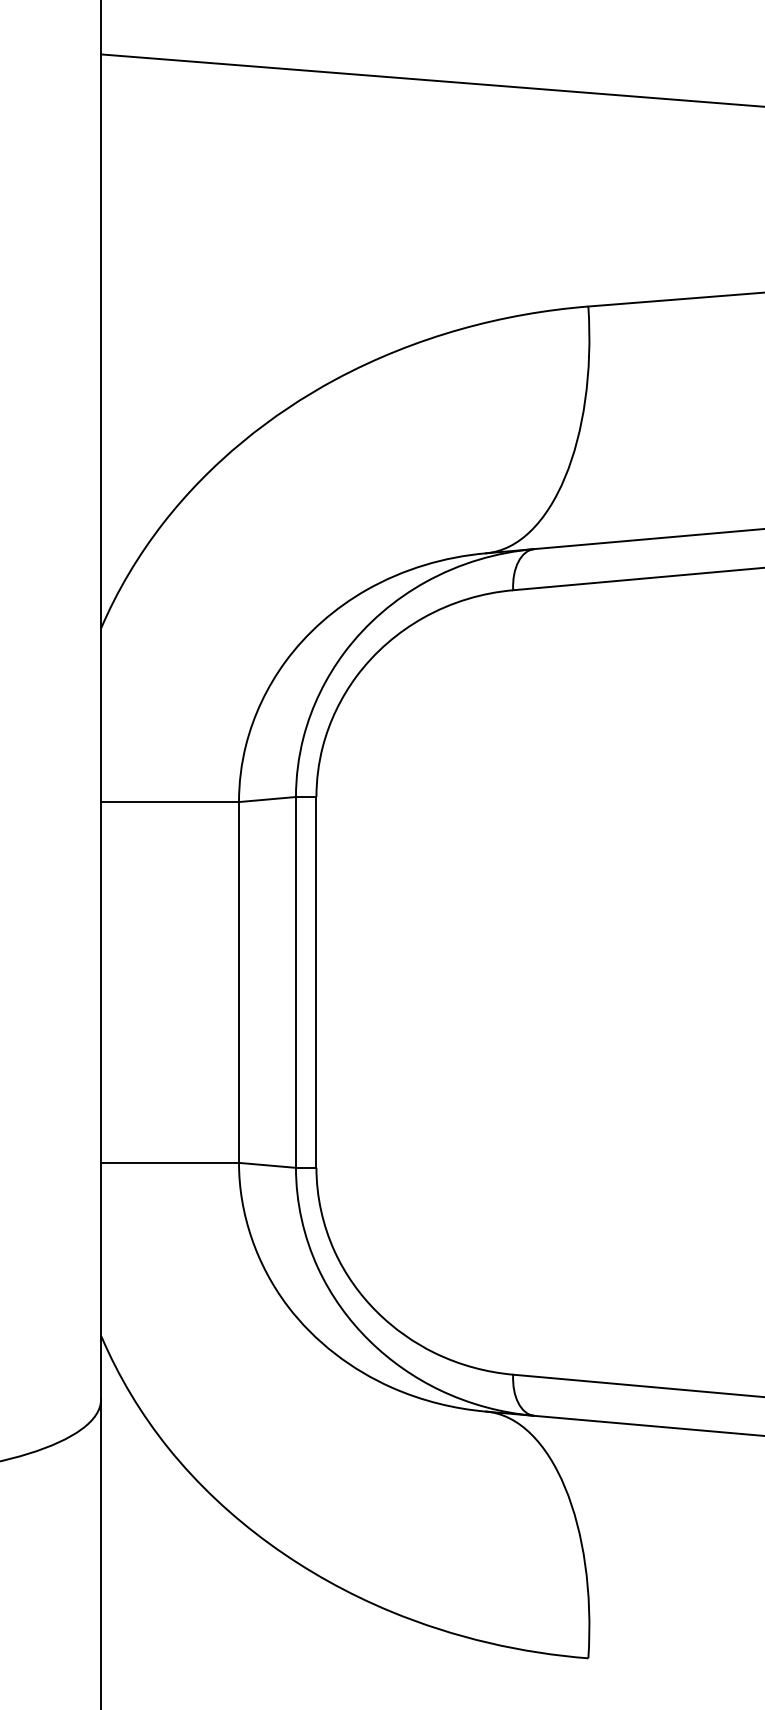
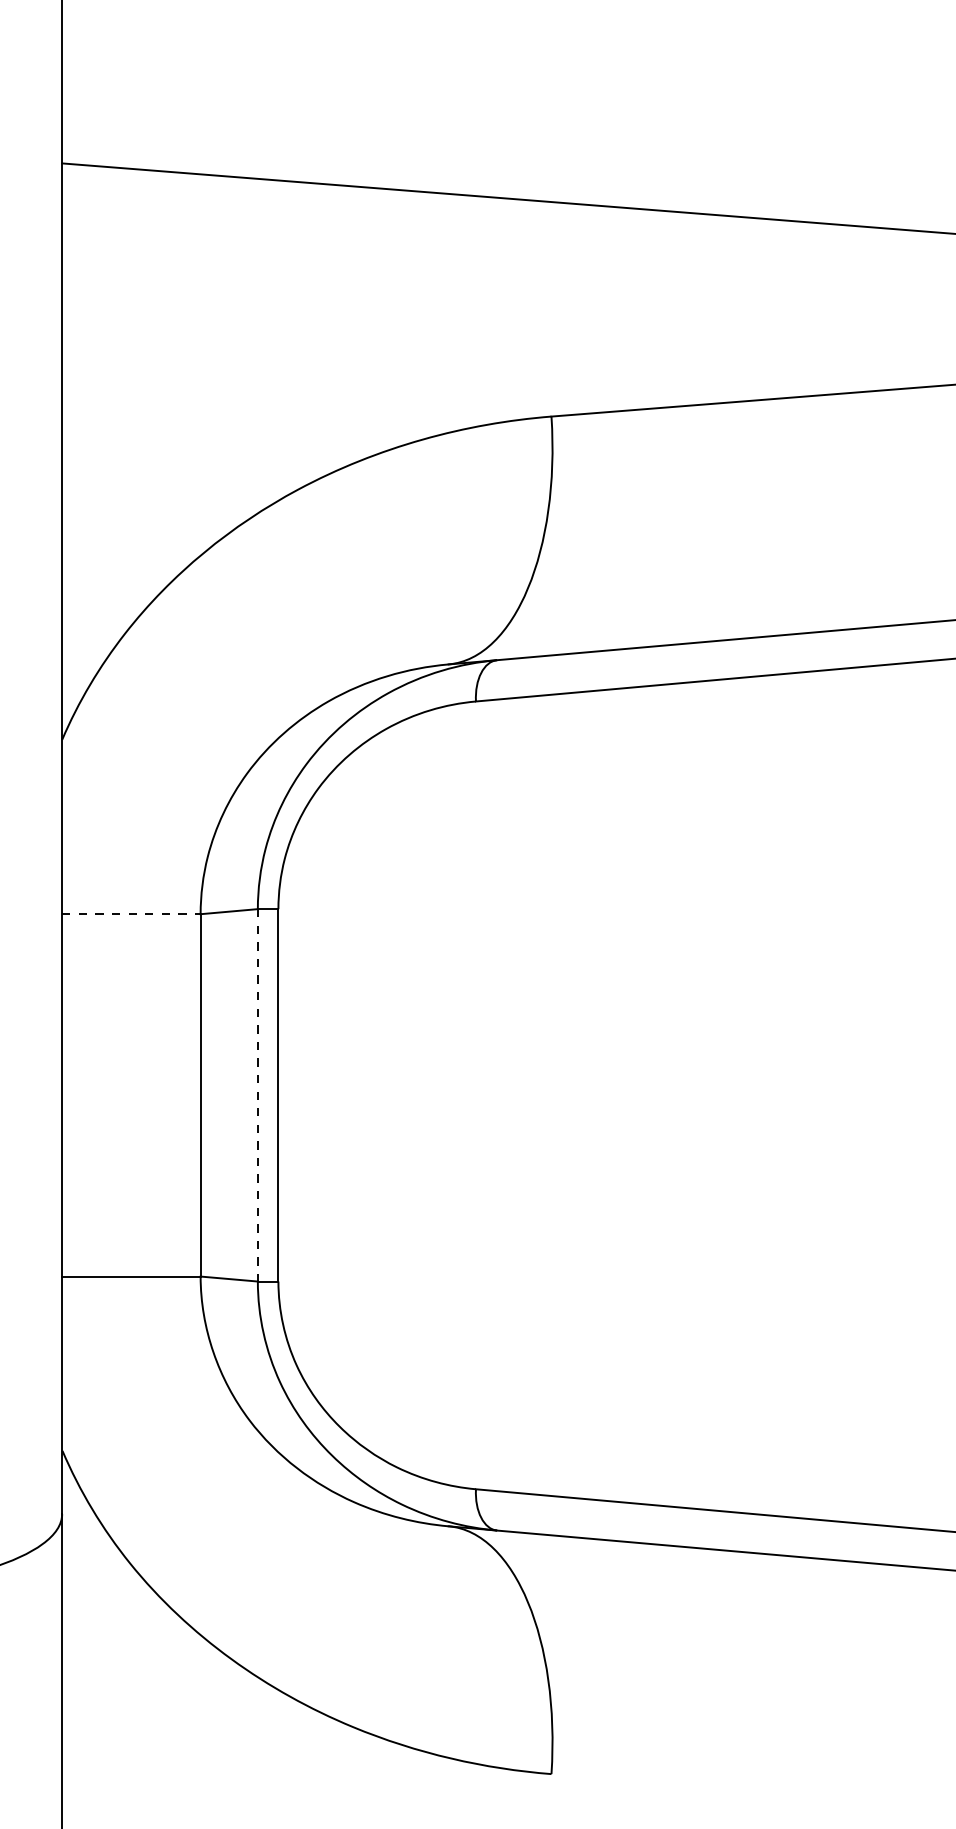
line: (170, 802) -> (131, 914), solid -> dashed
line: (295, 982) -> (257, 1095), solid -> dashed

